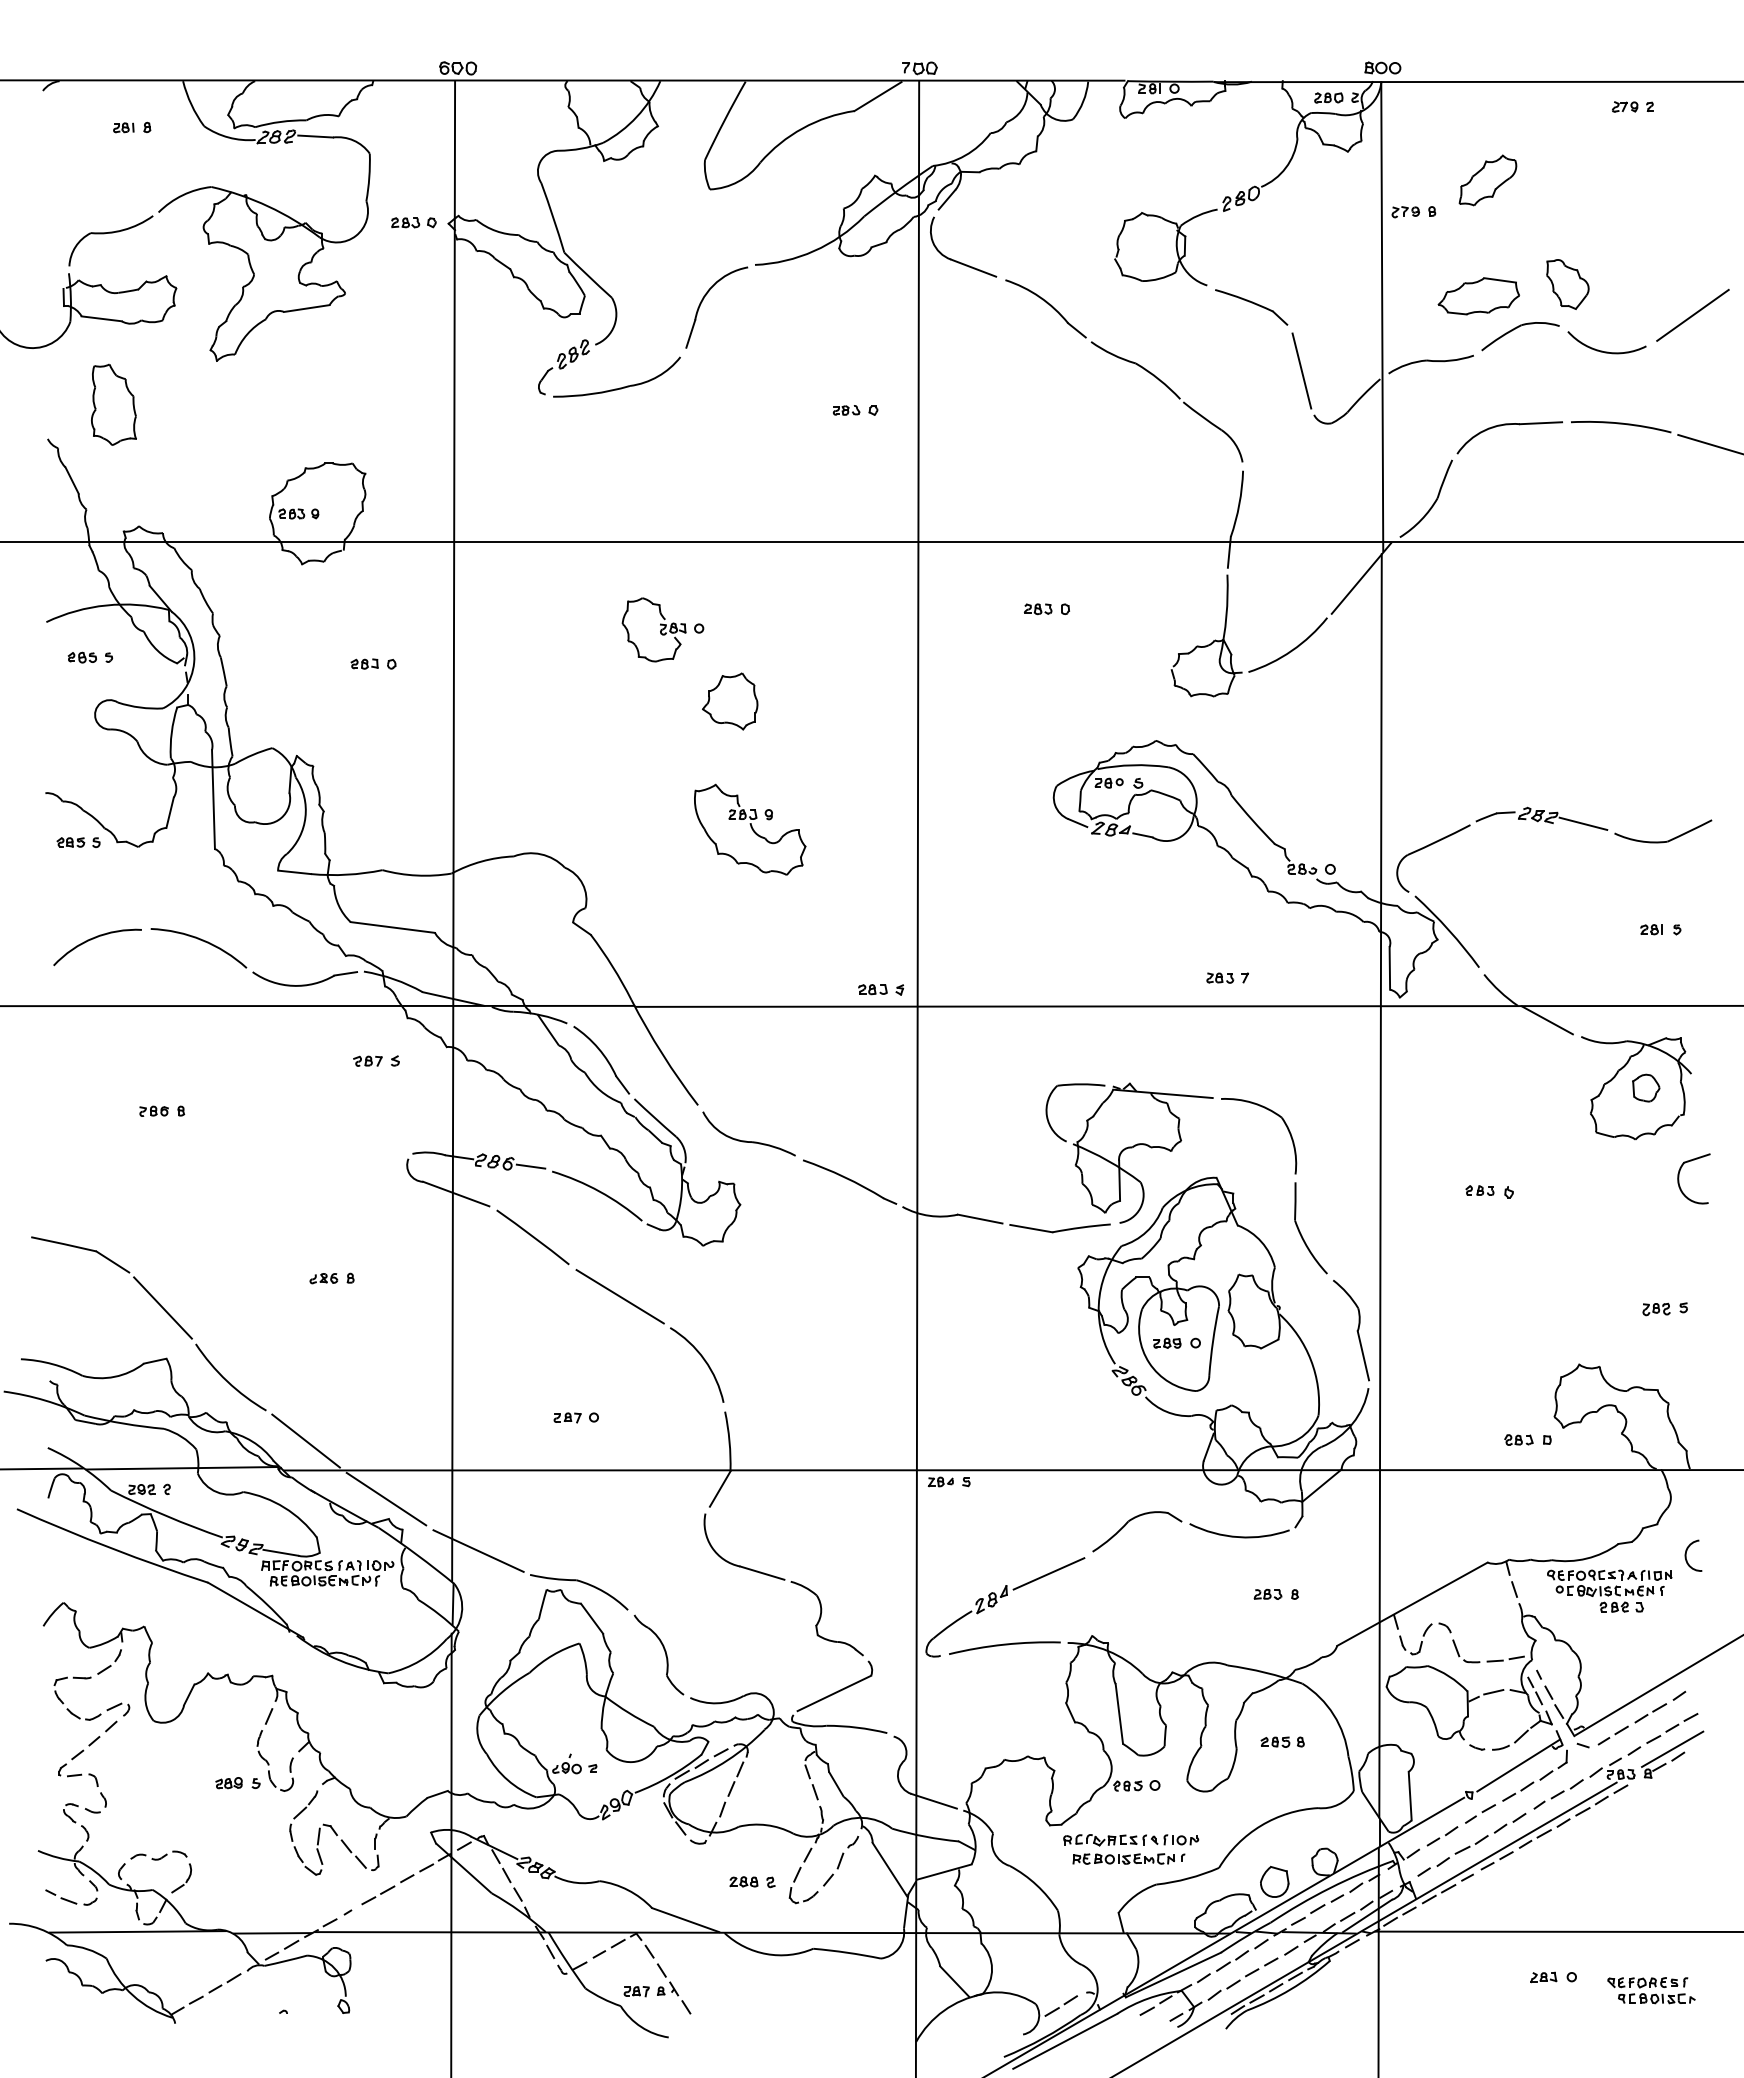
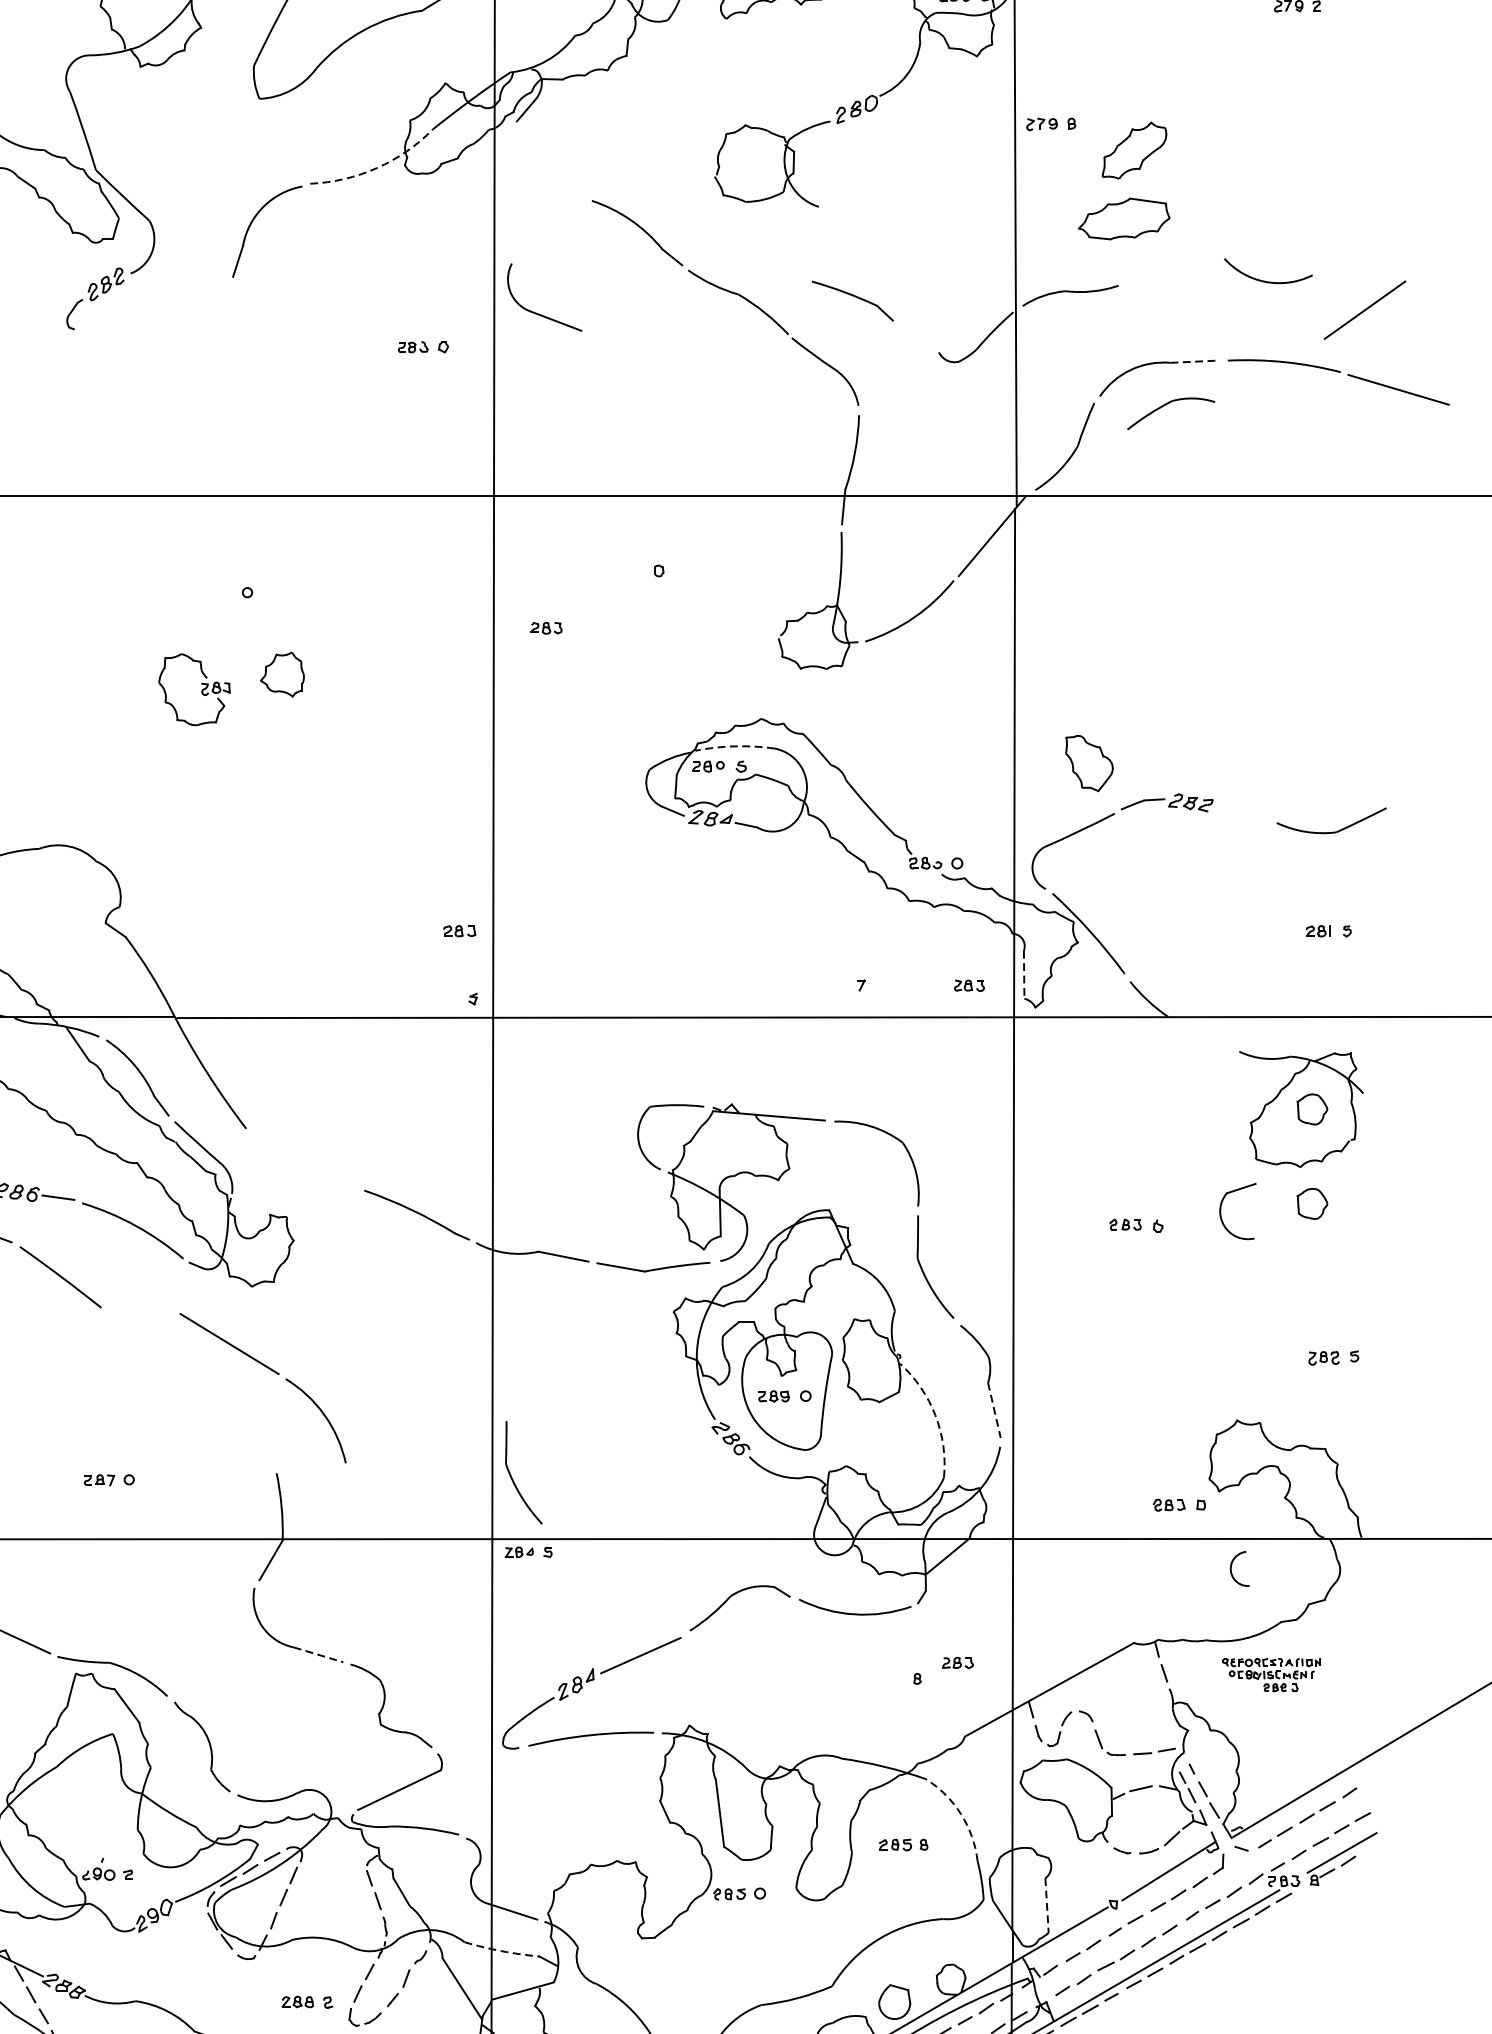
part: (1487, 180) -> (1133, 150), moved
arc: (814, 251) -> (377, 168), solid -> dashed
part: (959, 261) -> (540, 313), moved
part: (1567, 284) -> (1088, 763), moved
part: (1251, 307) -> (852, 301), moved
line: (1692, 314) -> (1364, 309), moved
part: (1517, 328) -> (1167, 404), moved
line: (1301, 370) -> (924, 302), removed
part: (619, 387) -> (157, 321), removed
line: (1541, 423) -> (1194, 362), solid -> dashed
part: (1038, 609) -> (546, 628), moved
part: (660, 629) -> (201, 689), moved
part: (730, 701) -> (282, 674), size x0.7
arc: (1132, 765) -> (734, 746), solid -> dashed
line: (1583, 823) -> (1241, 811), removed
part: (750, 829) -> (305, 818), removed
line: (1389, 968) -> (1023, 974), solid -> dashed
part: (1220, 977) -> (969, 985), moved
part: (872, 989) -> (459, 931), moved
line: (1546, 1020) -> (1200, 1033), removed
part: (746, 1140) -> (300, 1168), removed
part: (1646, 1171) -> (1312, 1203), added
part: (1679, 1178) -> (1221, 1211), moved
part: (656, 1320) -> (270, 1370), moved
line: (1363, 1356) -> (994, 1411), solid -> dashed
arc: (1310, 1360) -> (934, 1415), solid -> dashed
part: (935, 1416) -> (513, 1478), added
arc: (1686, 1555) -> (1231, 1568), moved
line: (762, 1573) -> (318, 1655), solid -> dashed
part: (1609, 1590) -> (1271, 1674), size x0.7
part: (1267, 1594) -> (957, 1663), moved
arc: (1333, 1714) -> (960, 1813), solid -> dashed
line: (1410, 1796) -> (1047, 1905), solid -> dashed
arc: (925, 1836) -> (501, 1950), solid -> dashed
part: (1131, 1849) -> (733, 1965), removed

